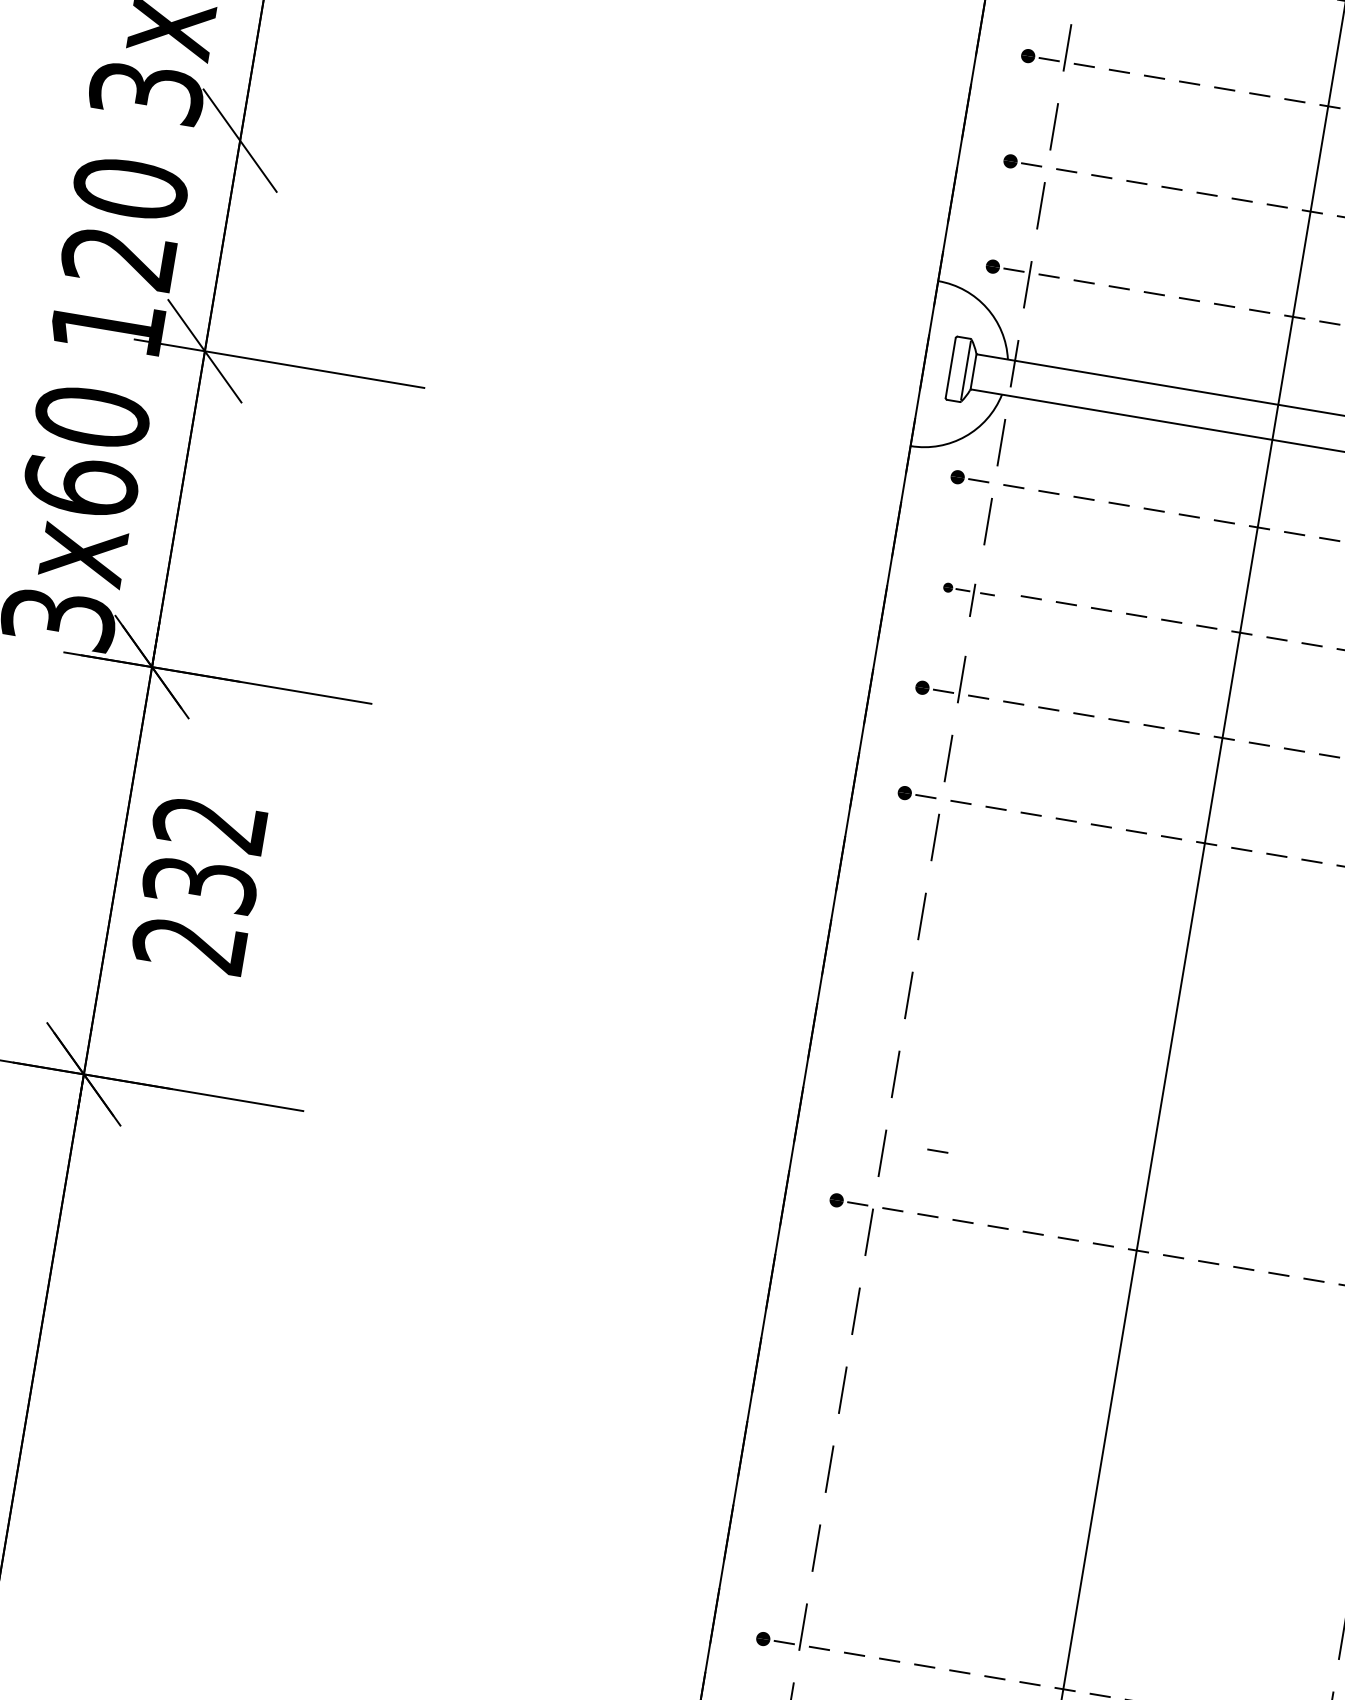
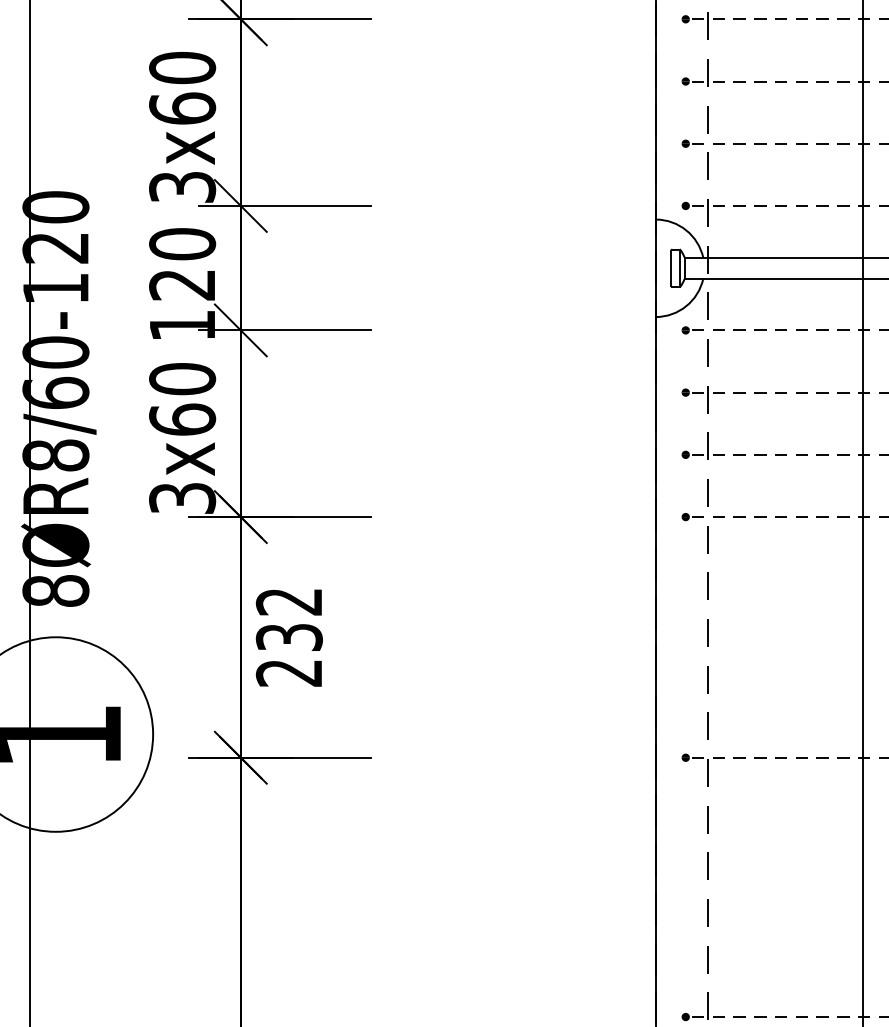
line: (314, 152) -> (284, 205), added
part: (966, 598) -> (702, 399), size x1.43
line: (936, 1150) -> (738, 719), removed

